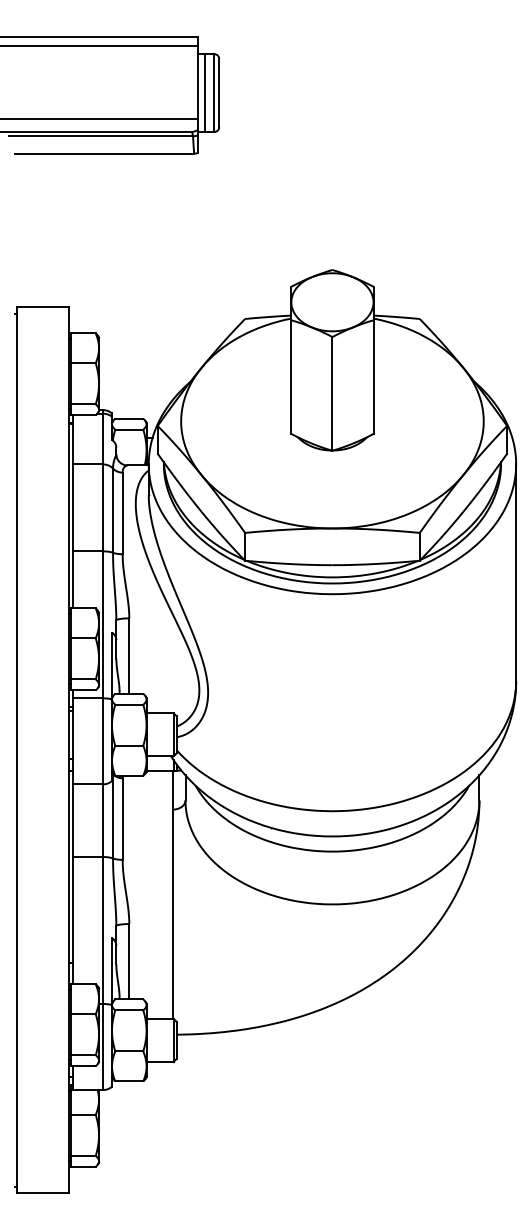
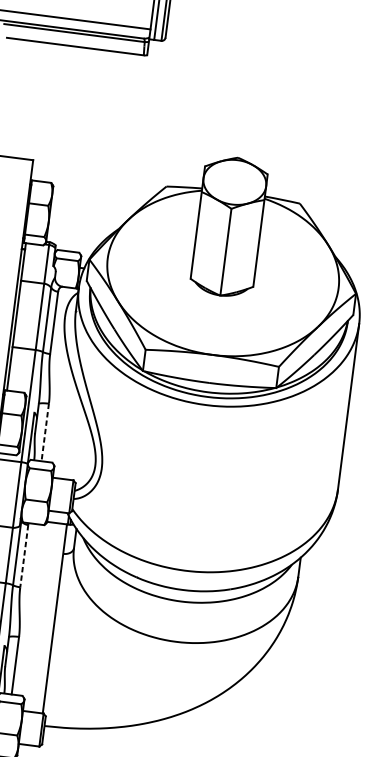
line: (129, 656) -> (45, 432), solid -> dashed
line: (122, 819) -> (24, 556), solid -> dashed

